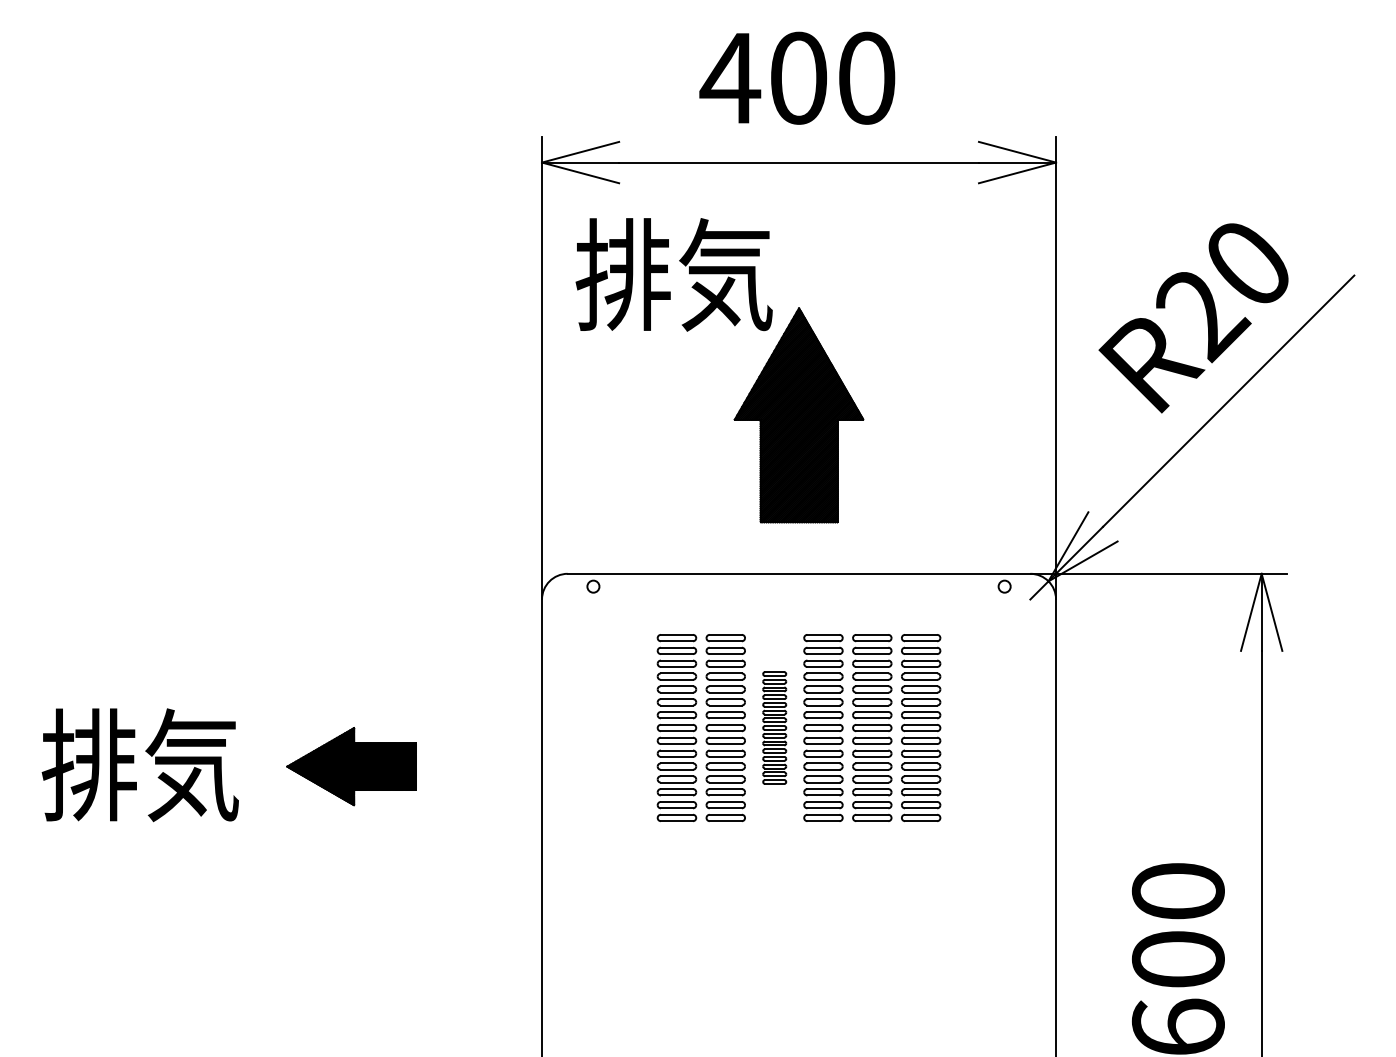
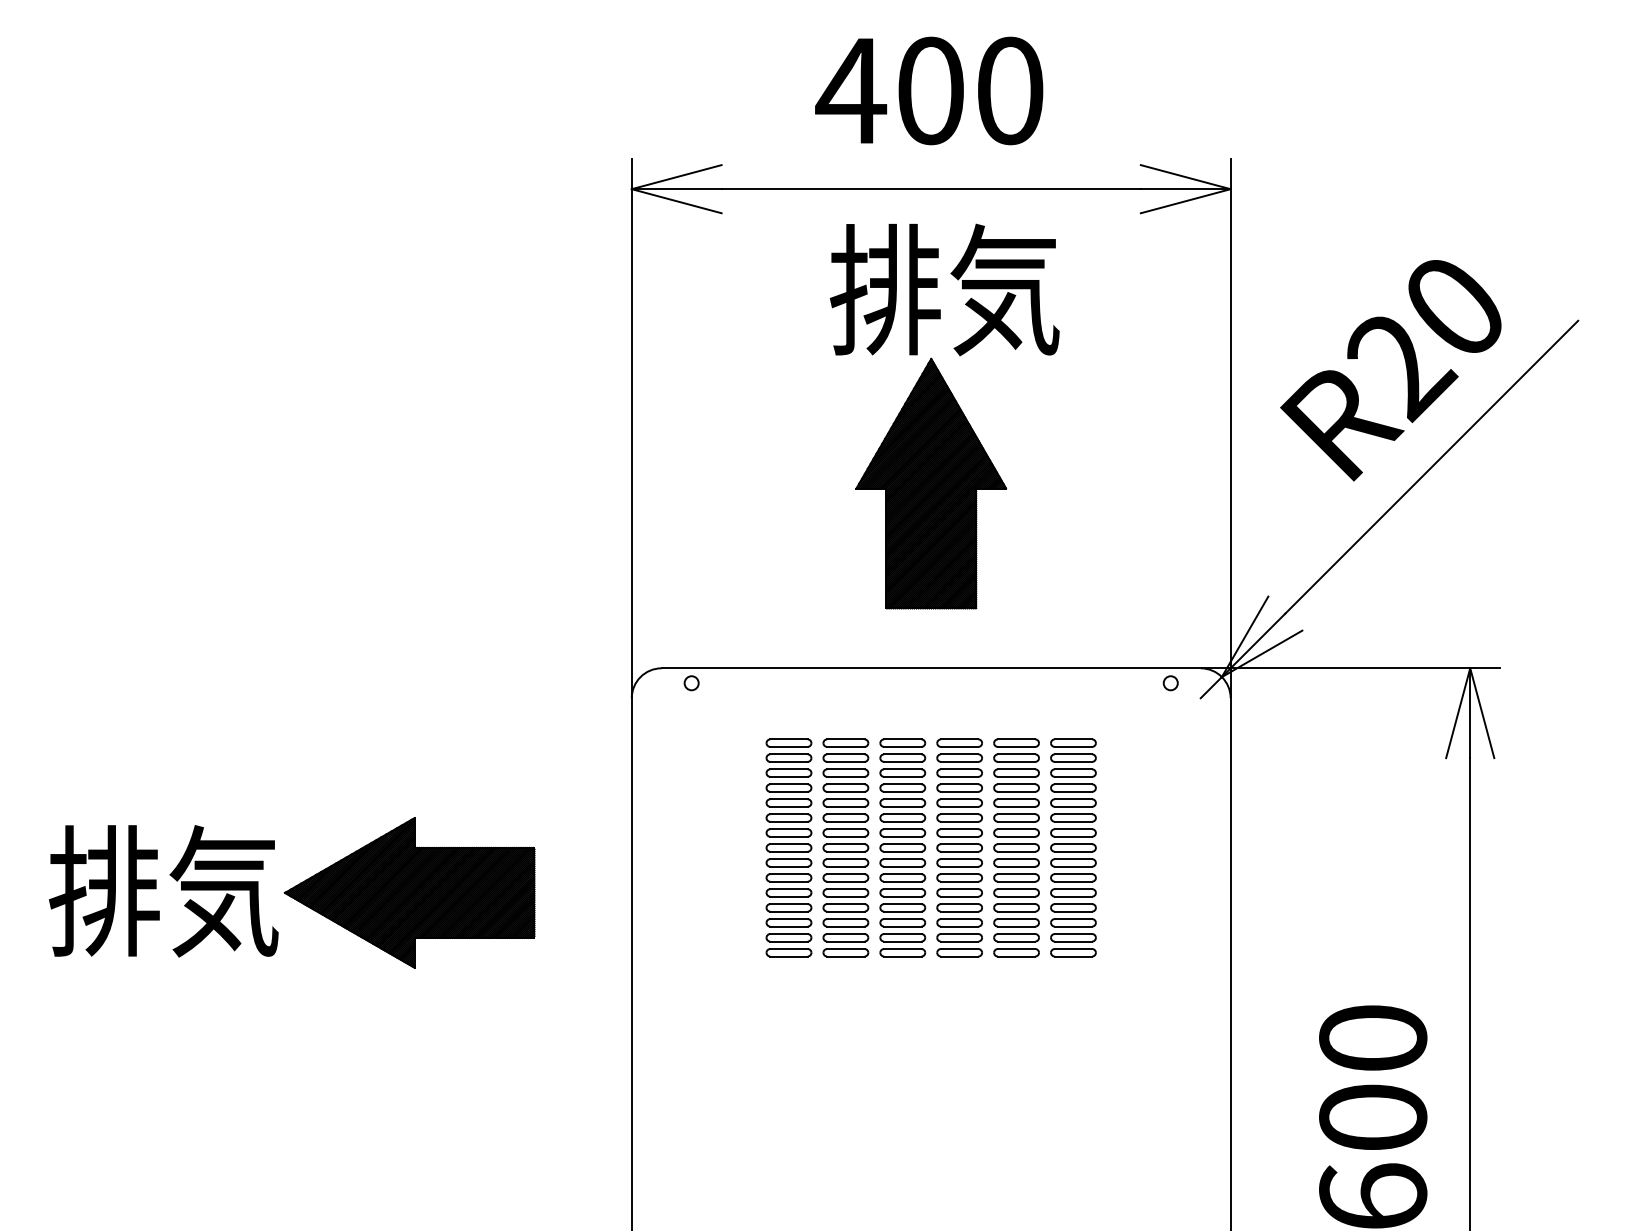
text: (673, 274) -> (944, 289), moved
part: (774, 727) -> (902, 847), size x1.67
part: (351, 766) -> (409, 892), size x1.67

